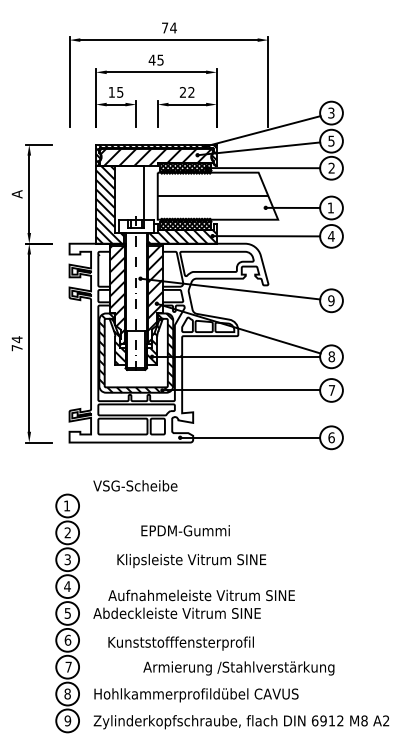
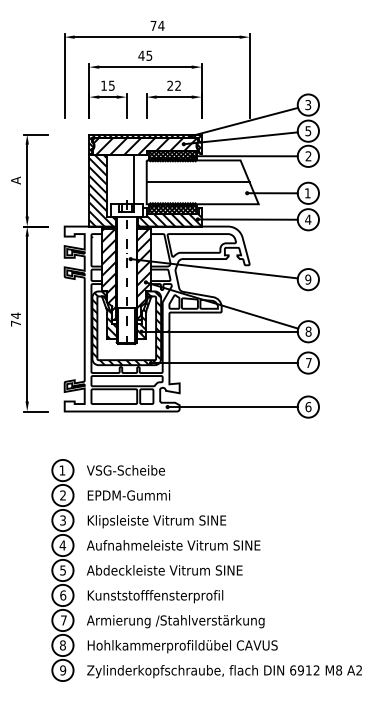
text: (135, 485) -> (126, 470), moved
text: (185, 530) -> (128, 495), moved
text: (191, 560) -> (156, 521), moved
text: (201, 595) -> (173, 545), moved
text: (180, 643) -> (154, 596), moved
text: (238, 668) -> (175, 621), moved

